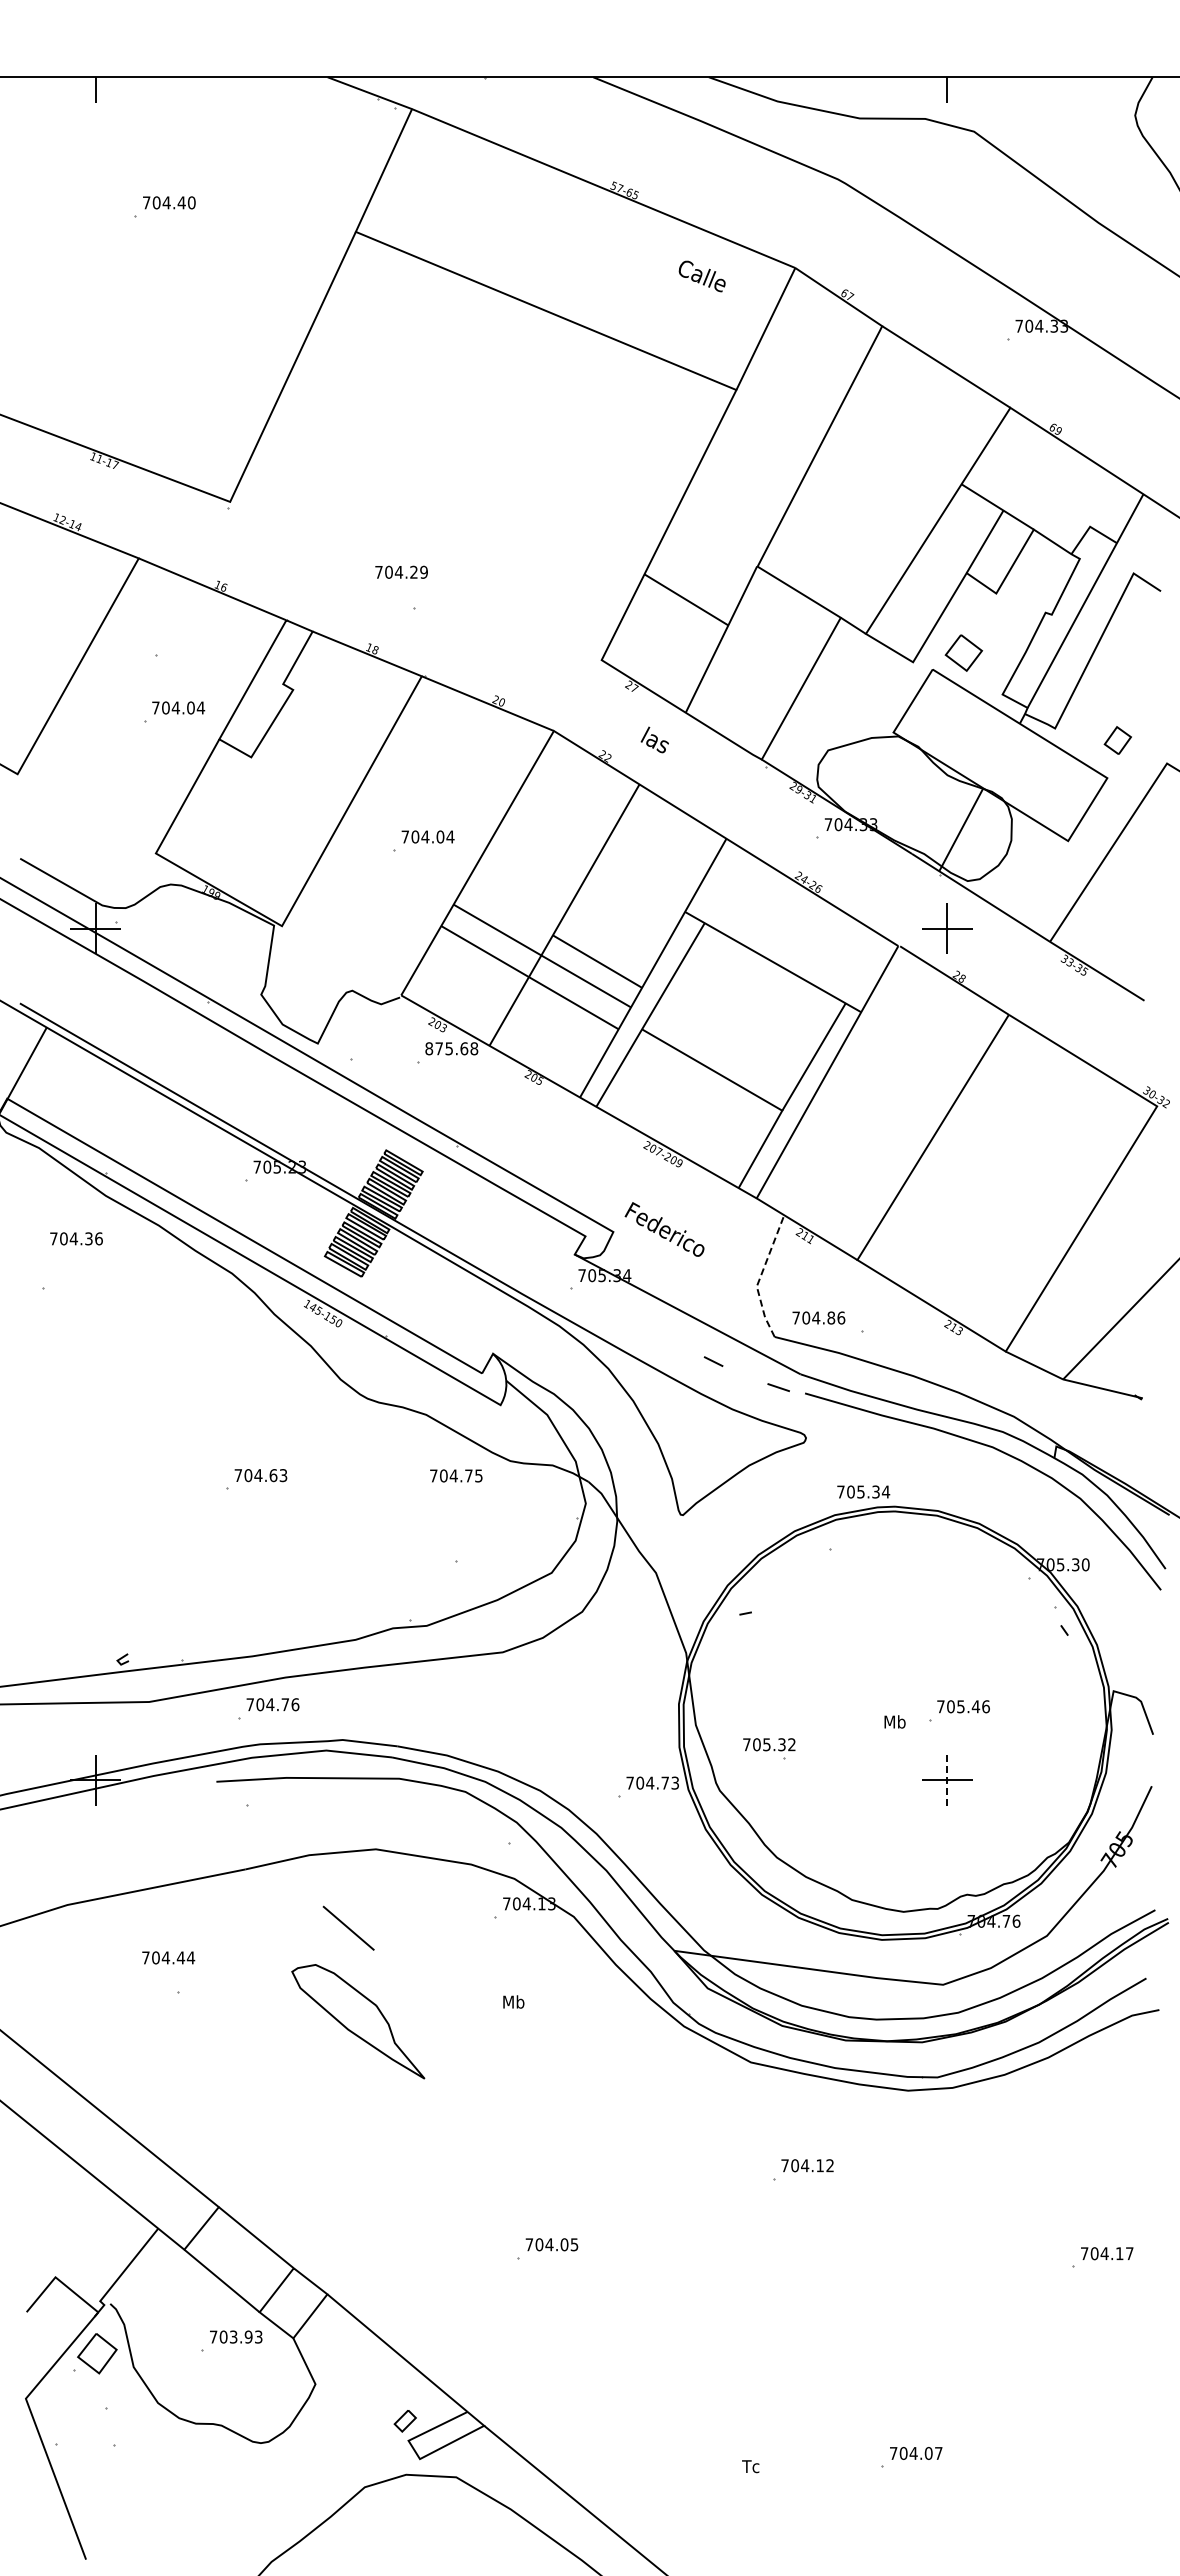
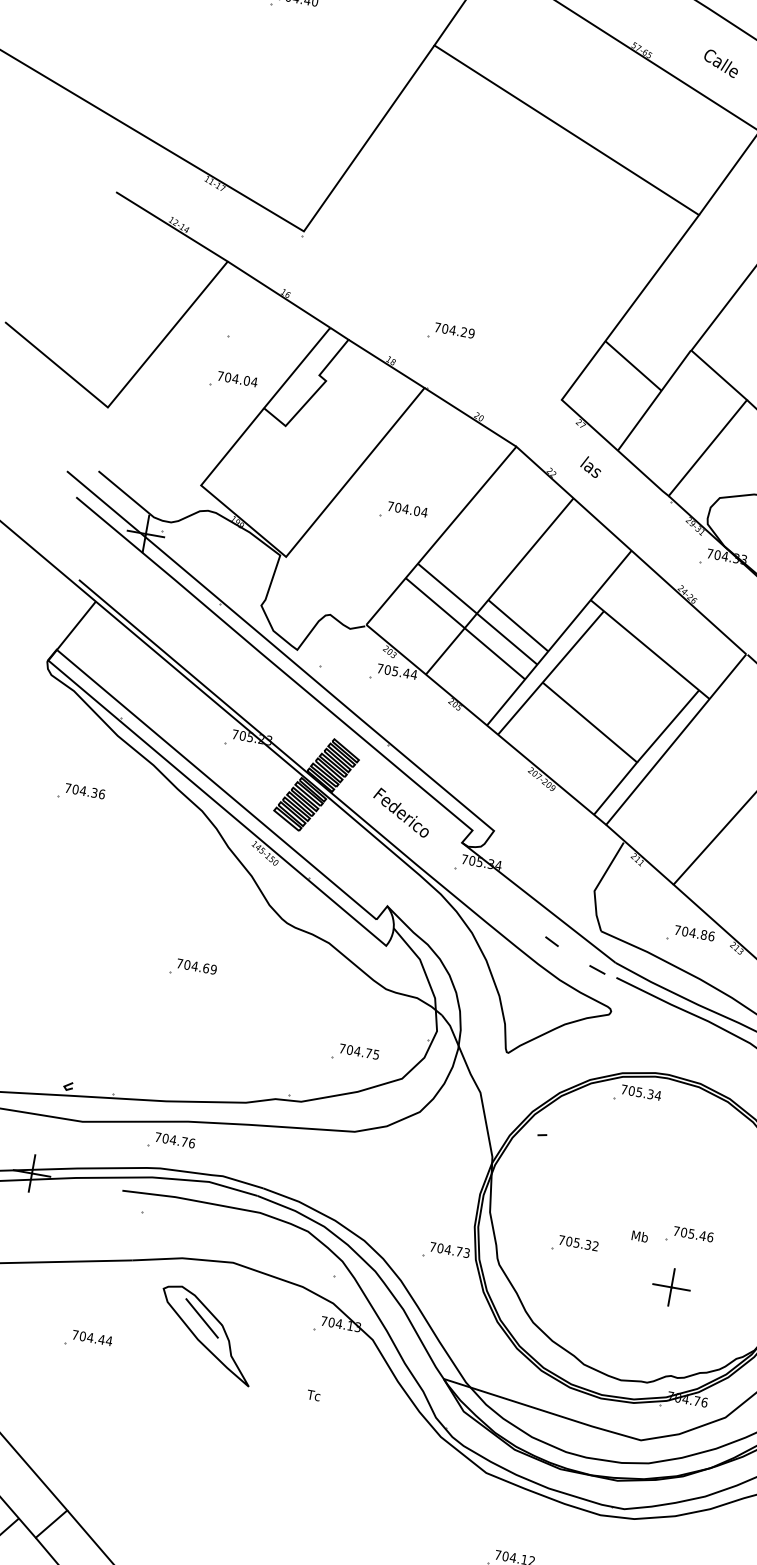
text: (701, 276) -> (720, 63), moved
text: (401, 571) -> (454, 329), moved
text: (451, 1048) -> (397, 671), 875.68 -> 705.44
text: (664, 1229) -> (401, 812), moved
text: (76, 1238) -> (85, 791), moved
line: (760, 1277) -> (598, 884), dashed -> solid
text: (818, 1317) -> (694, 932), moved
text: (283, 1475) -> (213, 969), 704.63 -> 704.69
text: (456, 1475) -> (359, 1051), moved
text: (863, 1491) -> (641, 1092), moved
text: (769, 1744) -> (578, 1243), moved
line: (947, 1780) -> (671, 1287), dashed -> solid
text: (168, 1957) -> (92, 1337), moved
text: (512, 2001) -> (315, 1395), Mb -> Tc
part: (358, 2021) -> (206, 1334), moved

